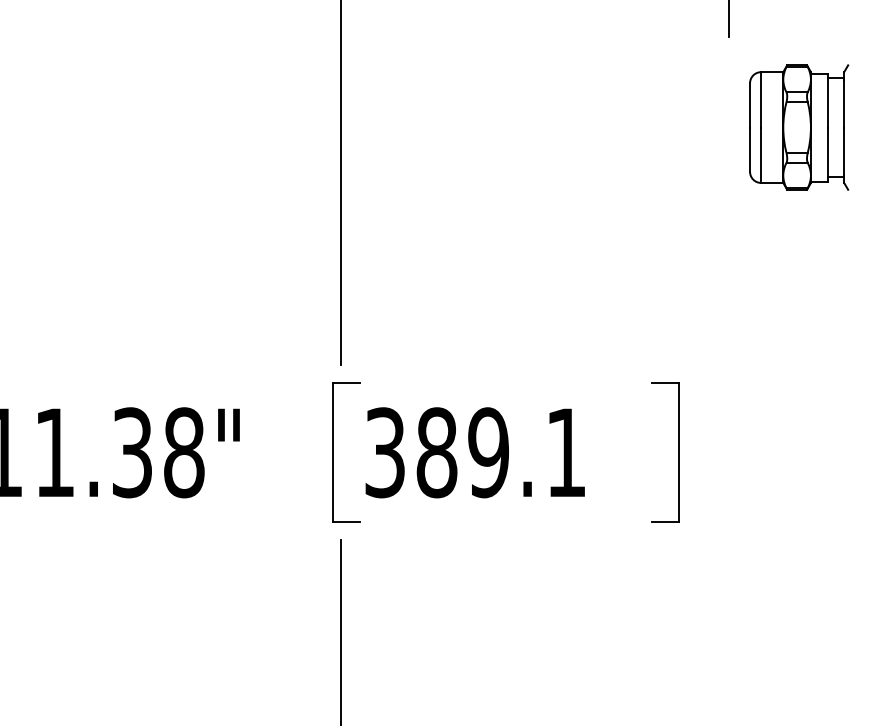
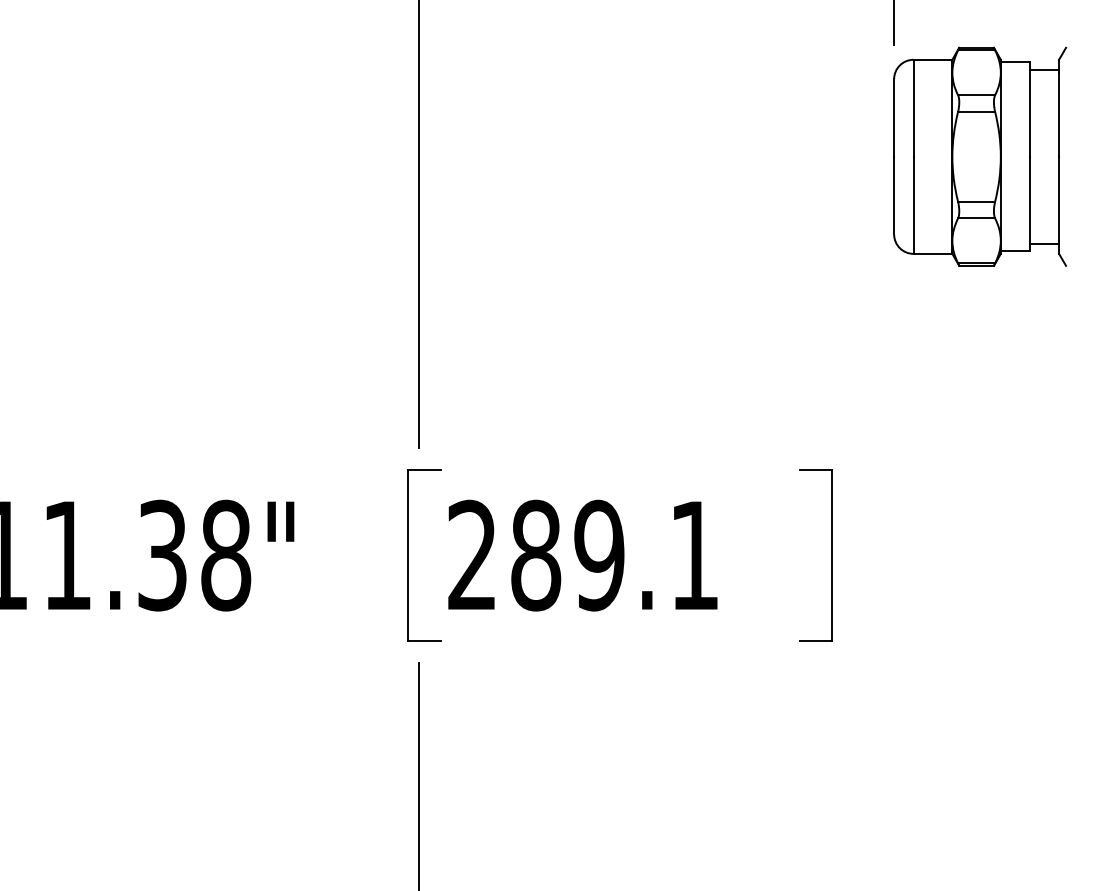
part: (799, 127) -> (980, 156), size x1.43
text: (385, 452) -> (472, 555), 389.1 -> 289.1

